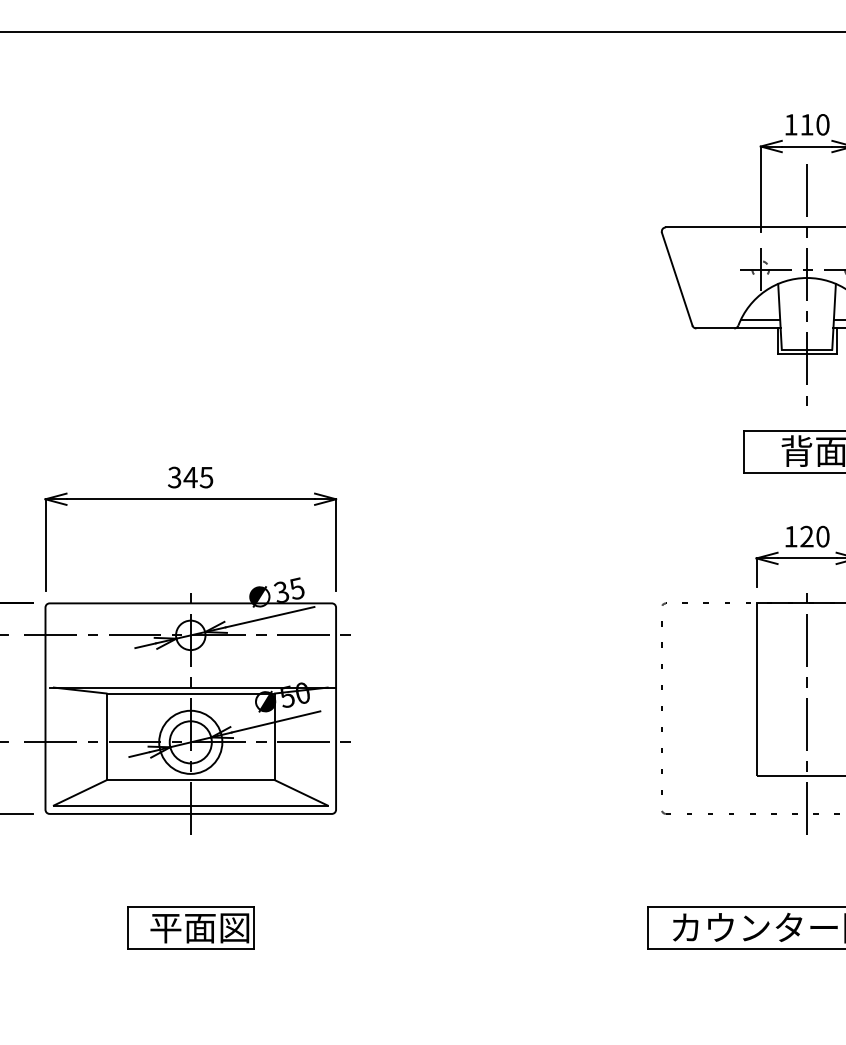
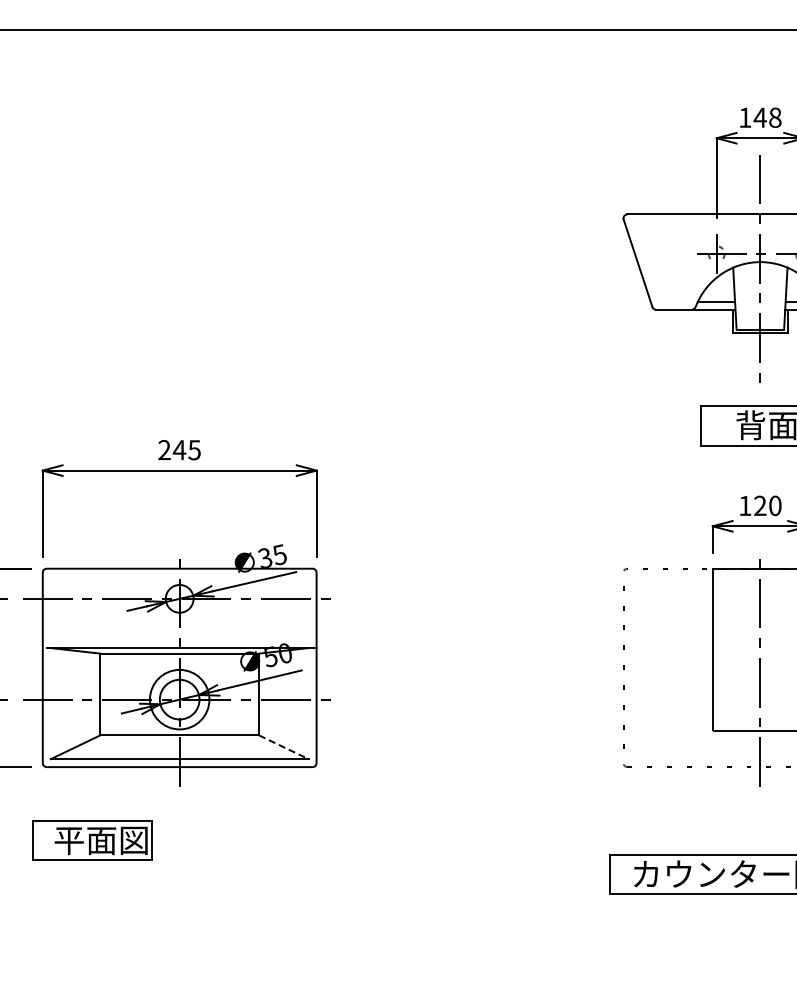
text: (814, 124) -> (767, 117), 110 -> 148
text: (174, 477) -> (164, 450), 345 -> 245
line: (300, 793) -> (283, 747), solid -> dashed
part: (190, 927) -> (92, 840), moved

